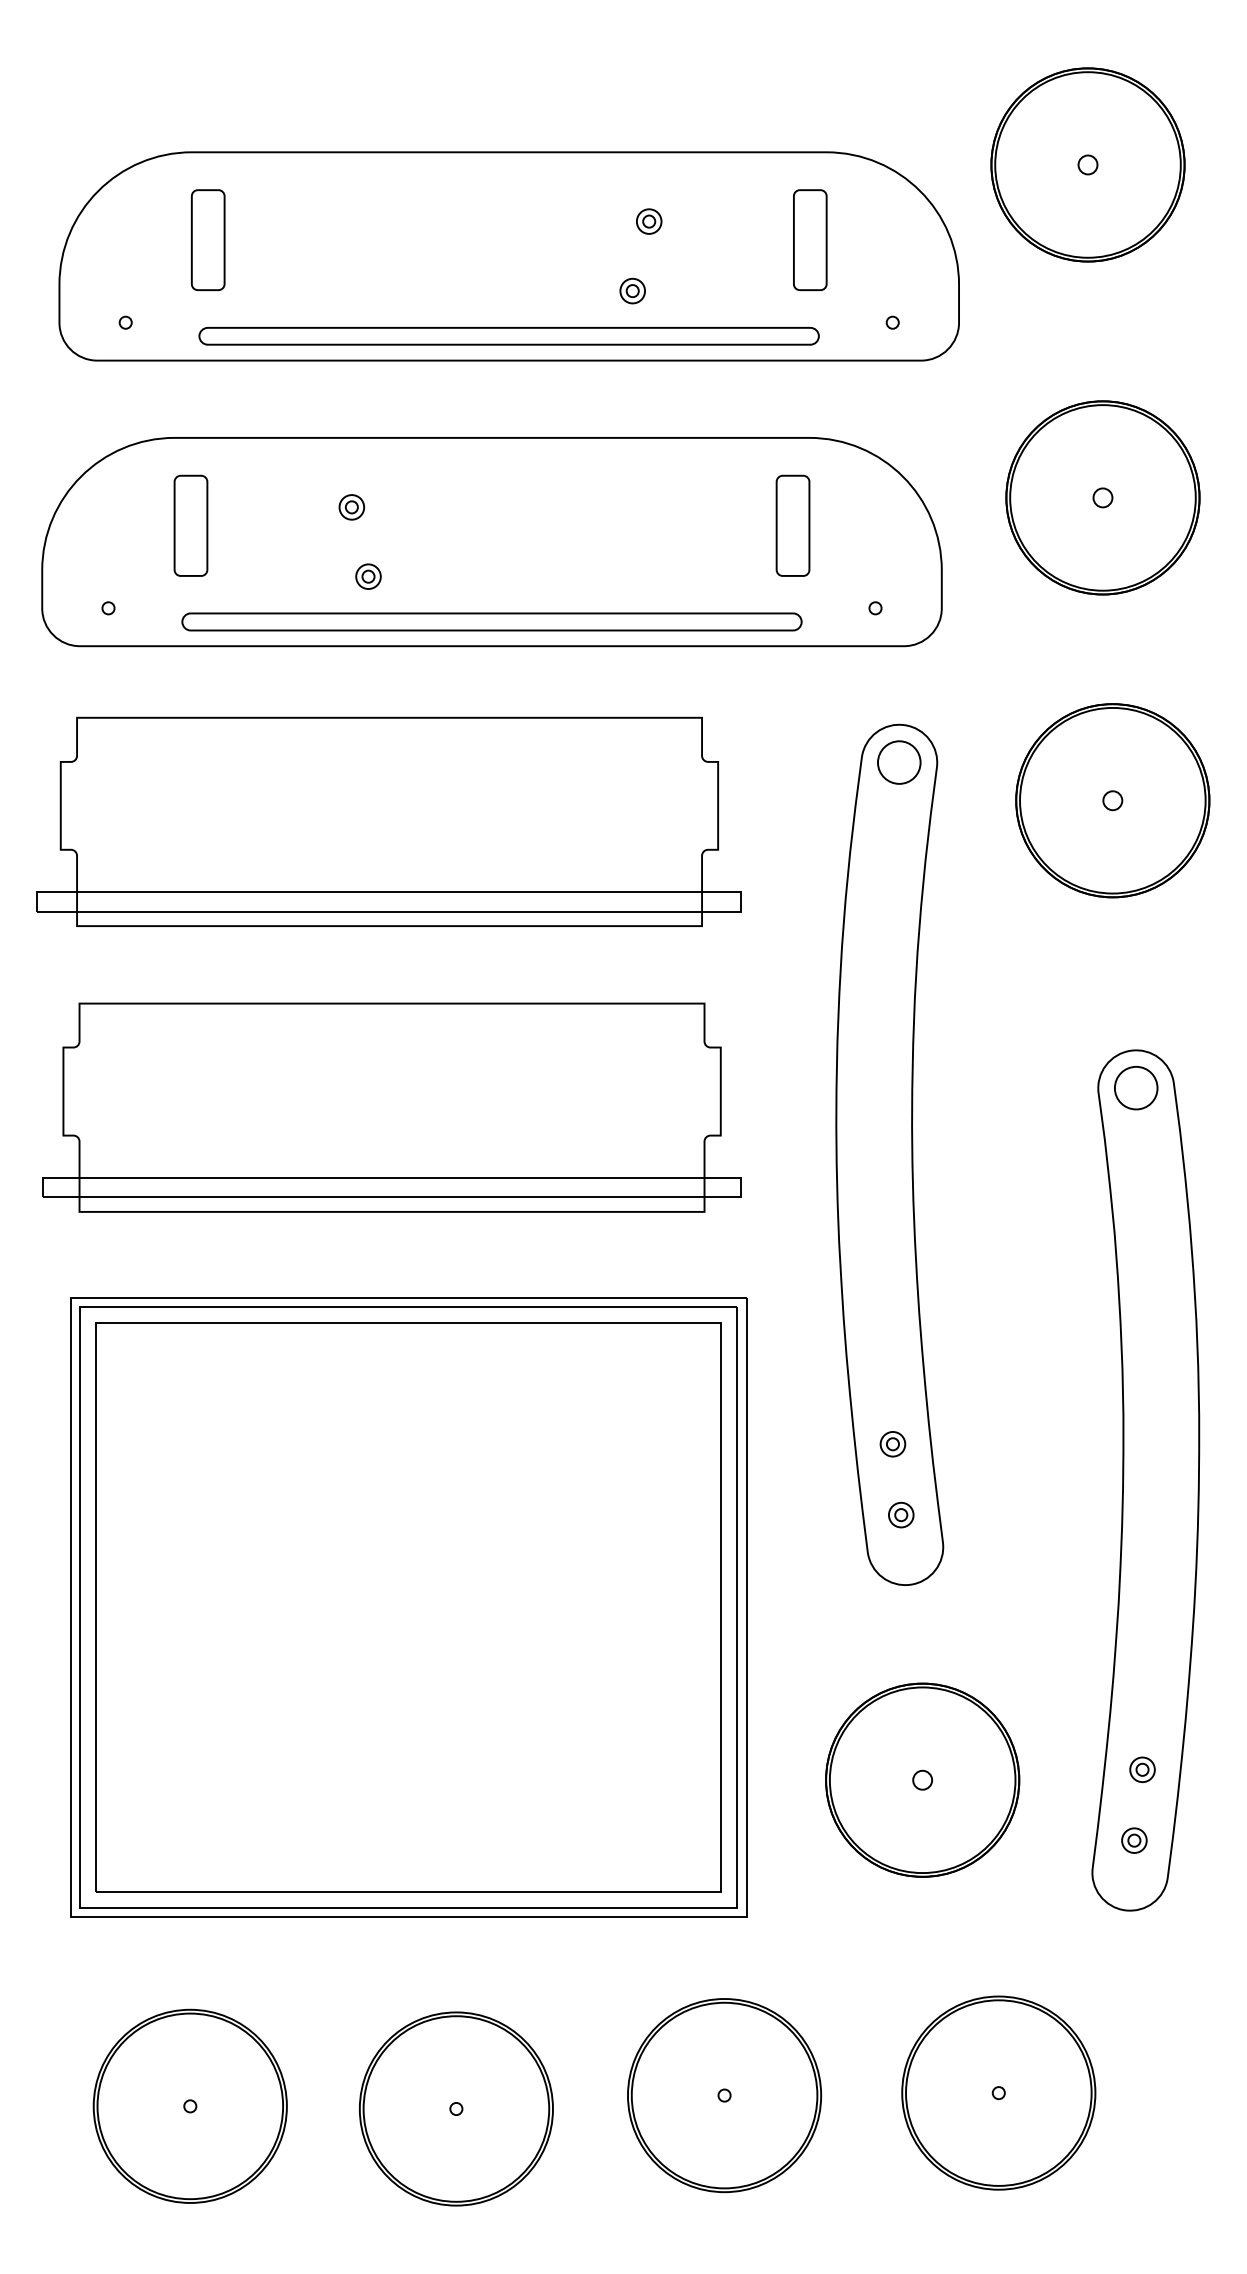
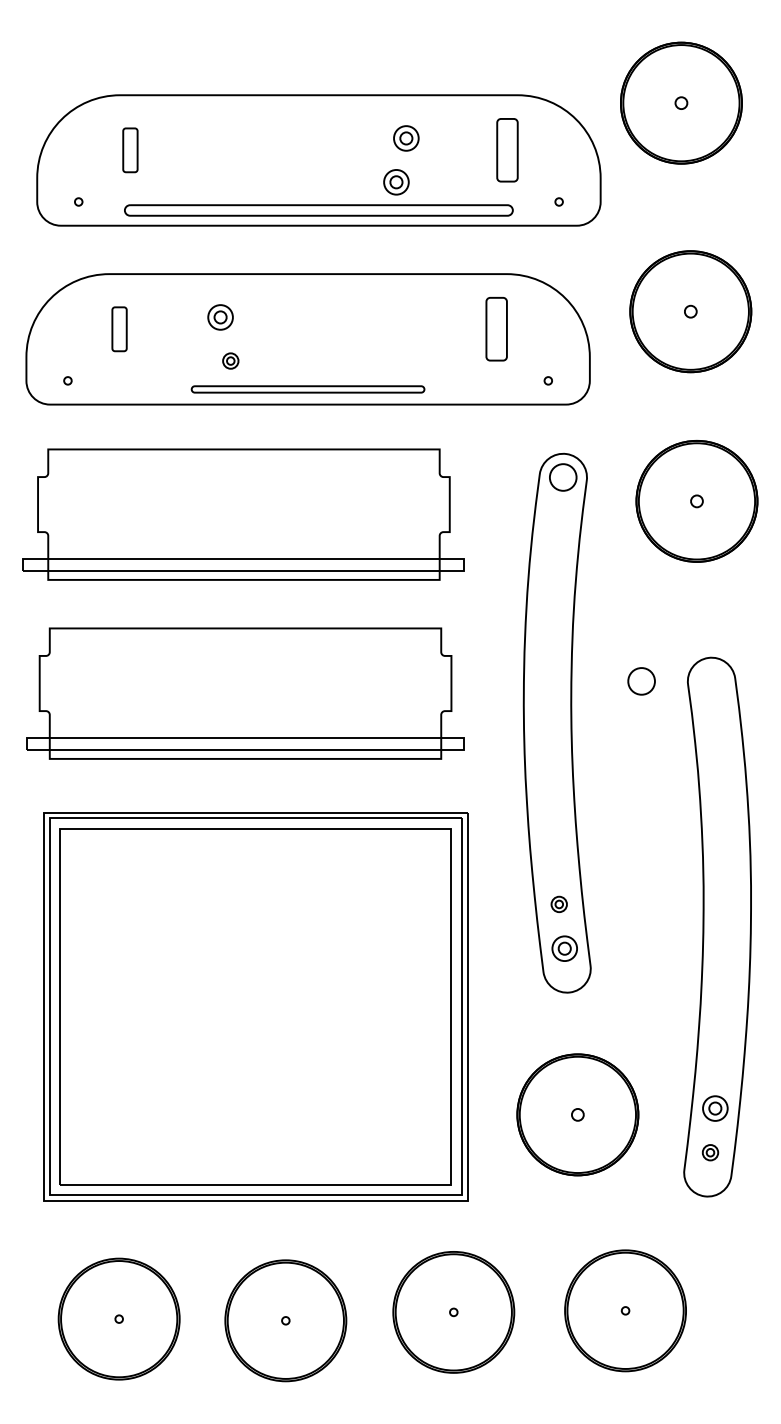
part: (649, 221) -> (406, 138), size x1.6
part: (208, 240) -> (130, 150), size x0.7
part: (631, 290) -> (395, 181), size x1.6
part: (350, 507) -> (219, 317), size x1.6
part: (190, 526) -> (119, 329), size x0.7
part: (490, 622) -> (307, 389), size x0.6
part: (1136, 1088) -> (641, 681), moved
part: (899, 1514) -> (563, 948), size x1.6
part: (1142, 1768) -> (715, 1107), size x1.6

